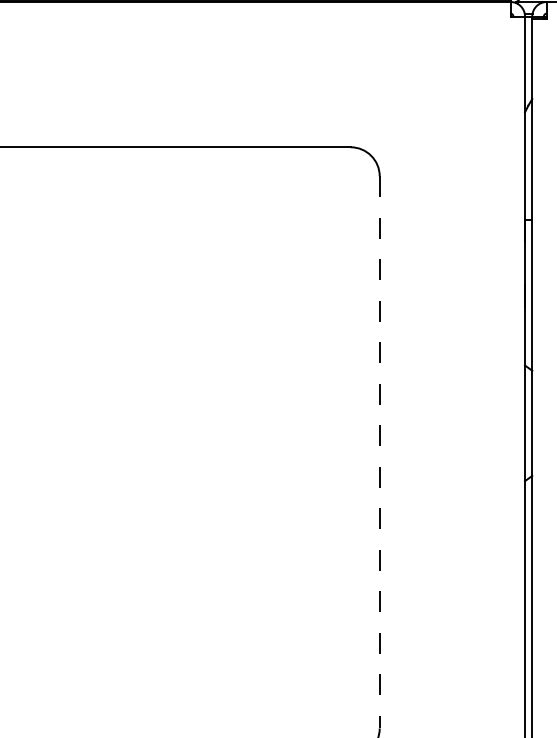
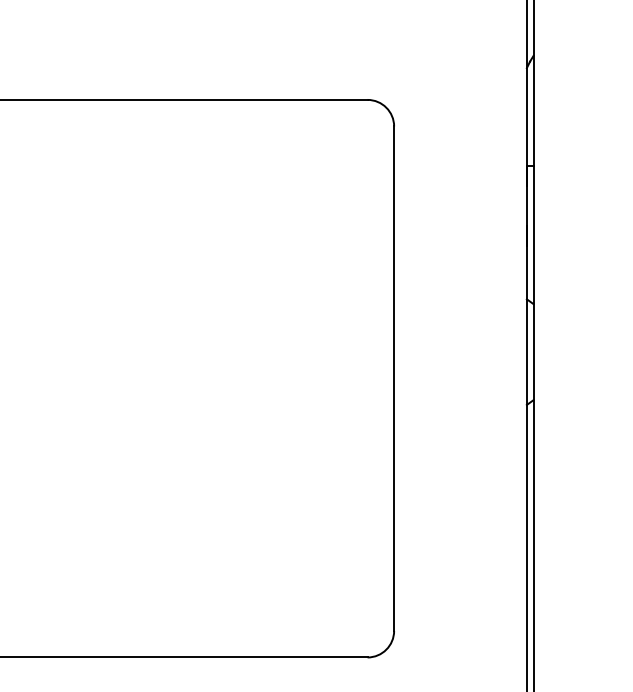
line: (380, 453) -> (394, 379), dashed -> solid

